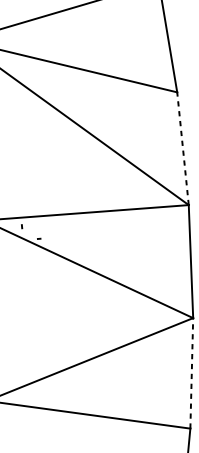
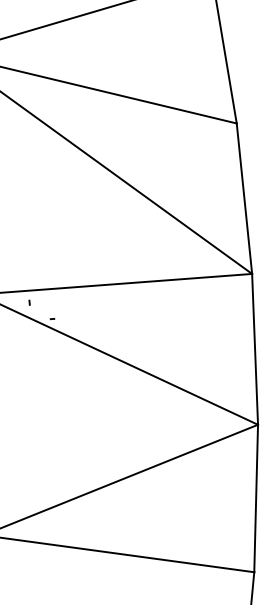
line: (183, 148) -> (244, 198), dashed -> solid
line: (192, 373) -> (256, 498), dashed -> solid

